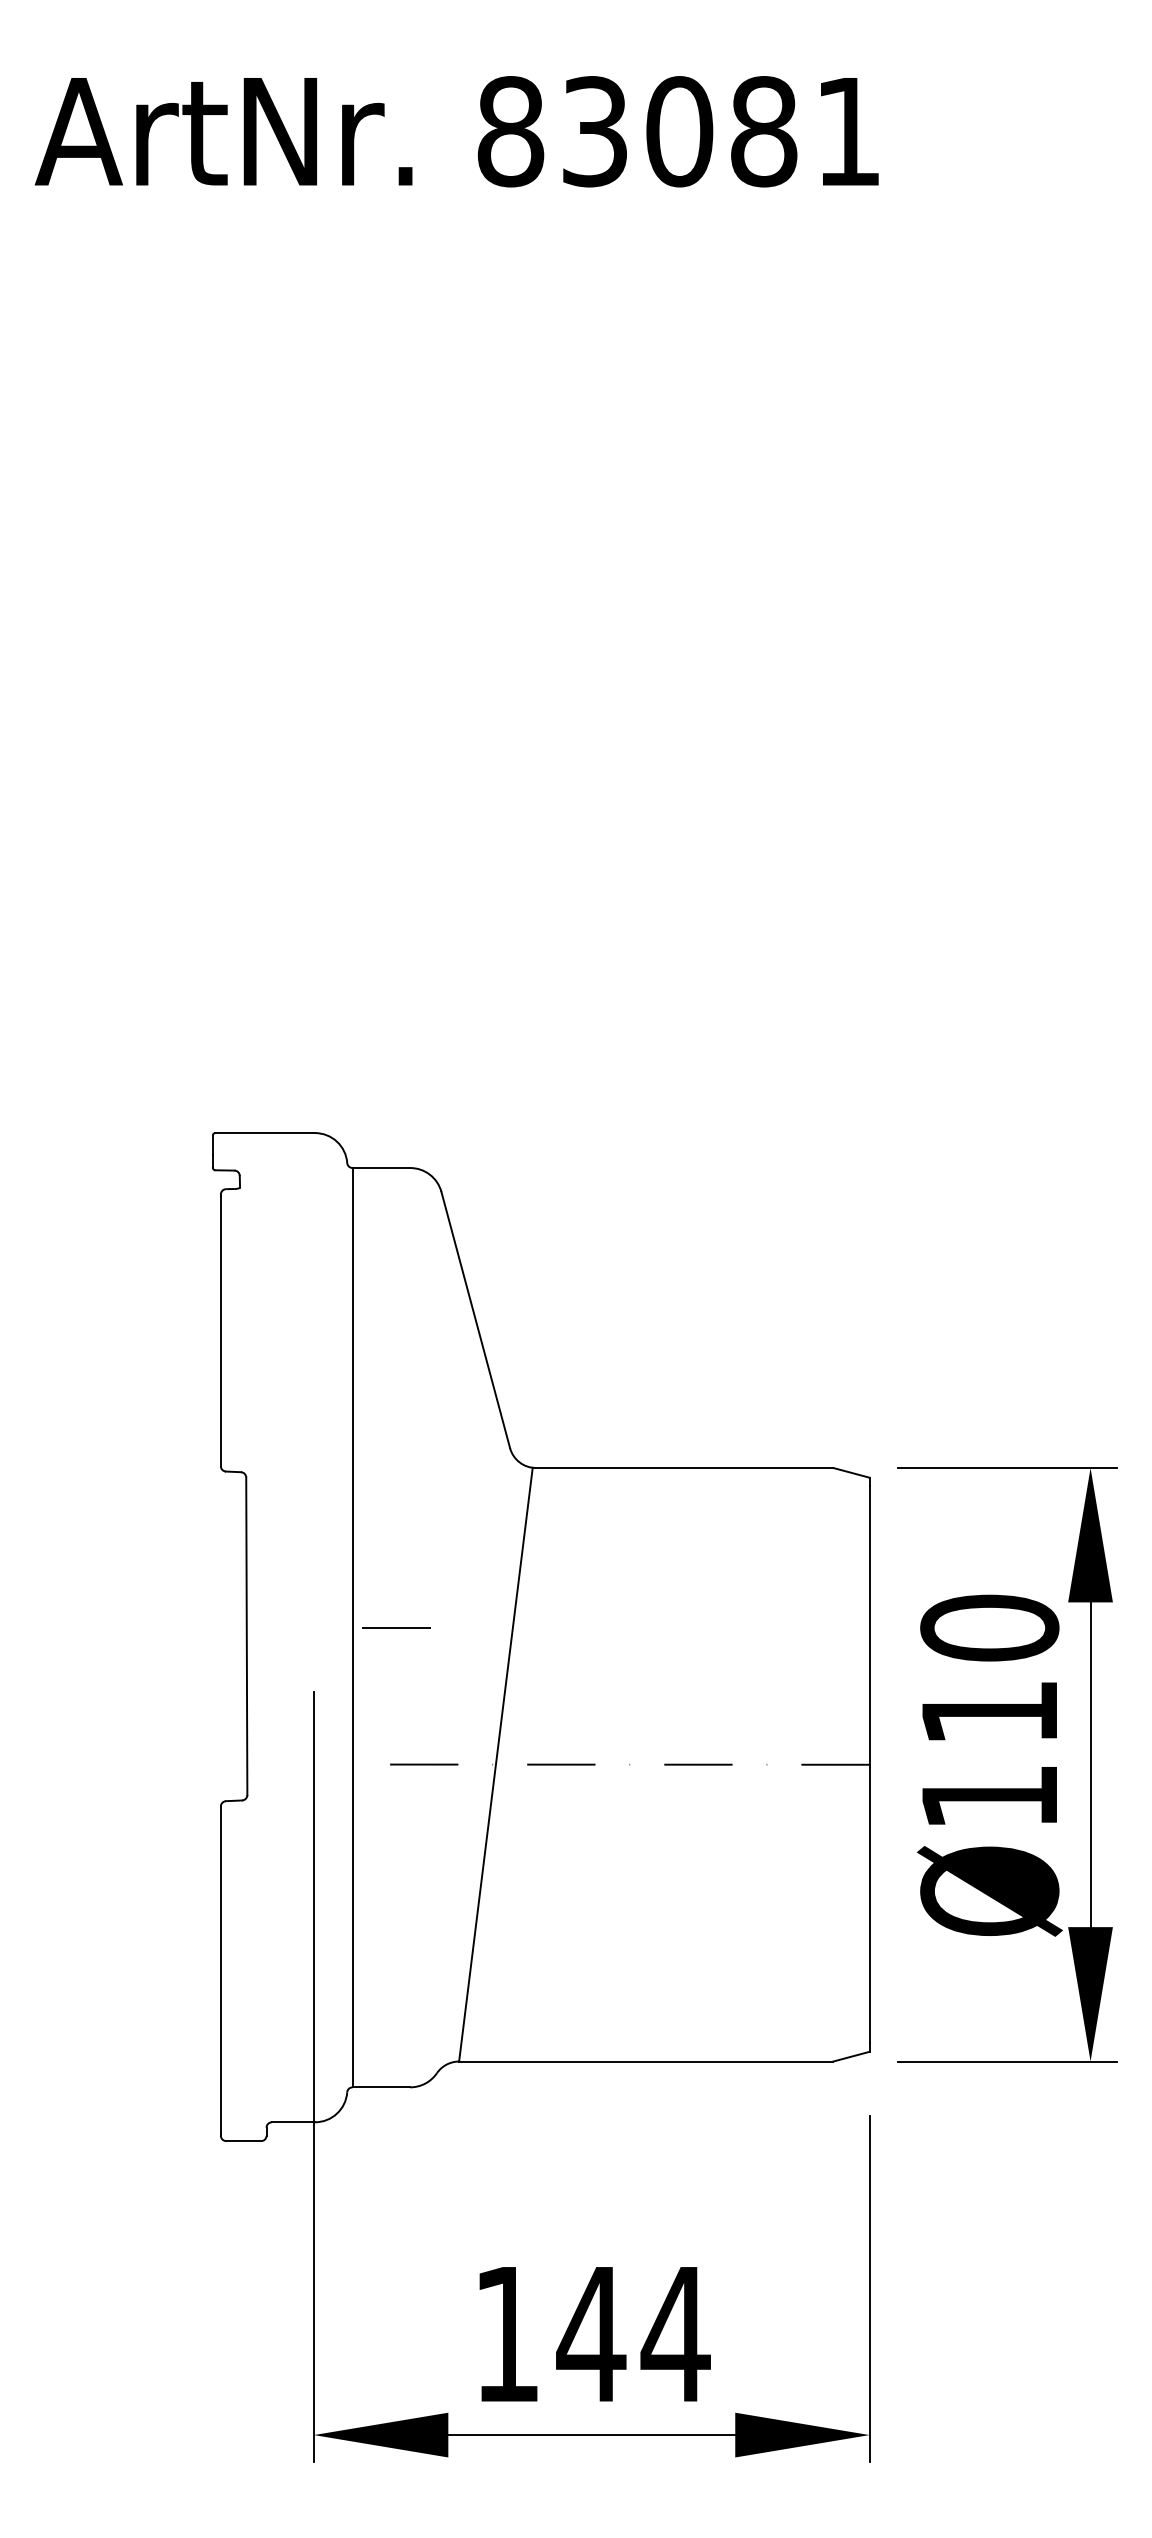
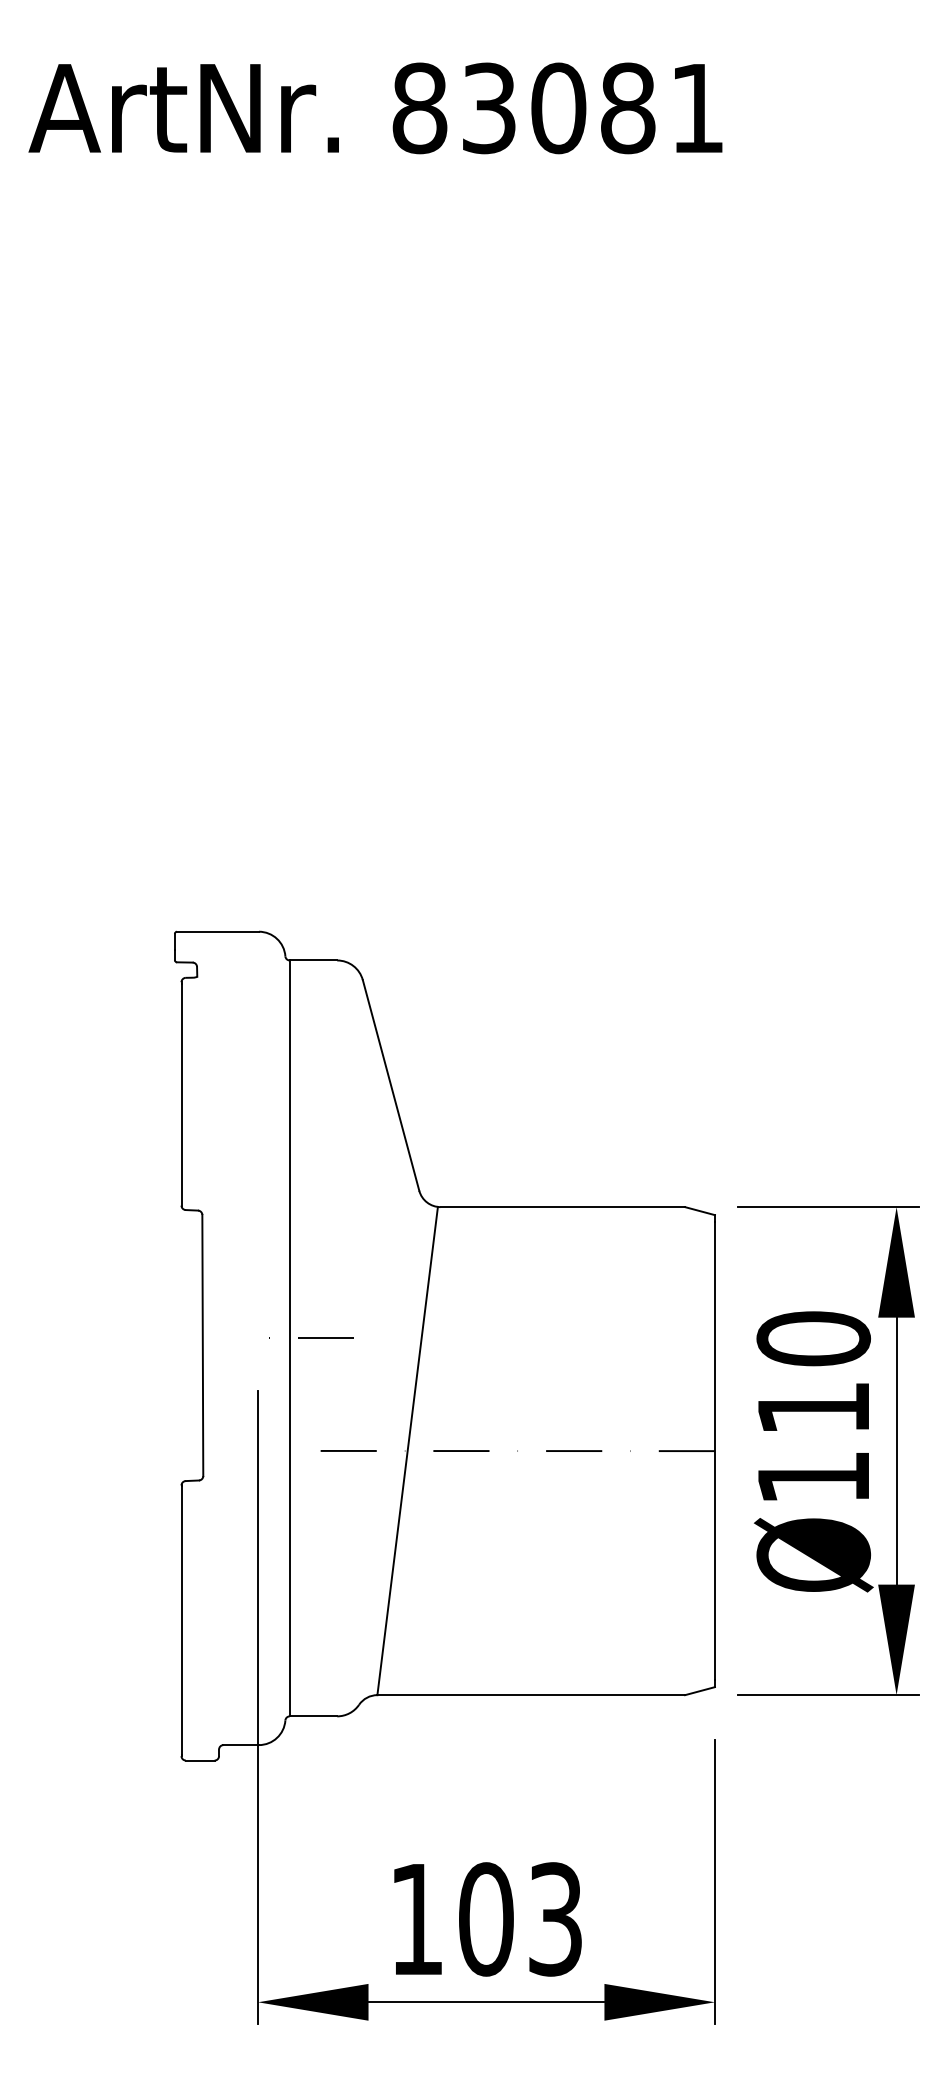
text: (633, 2334) -> (520, 1919), 144 -> 103

